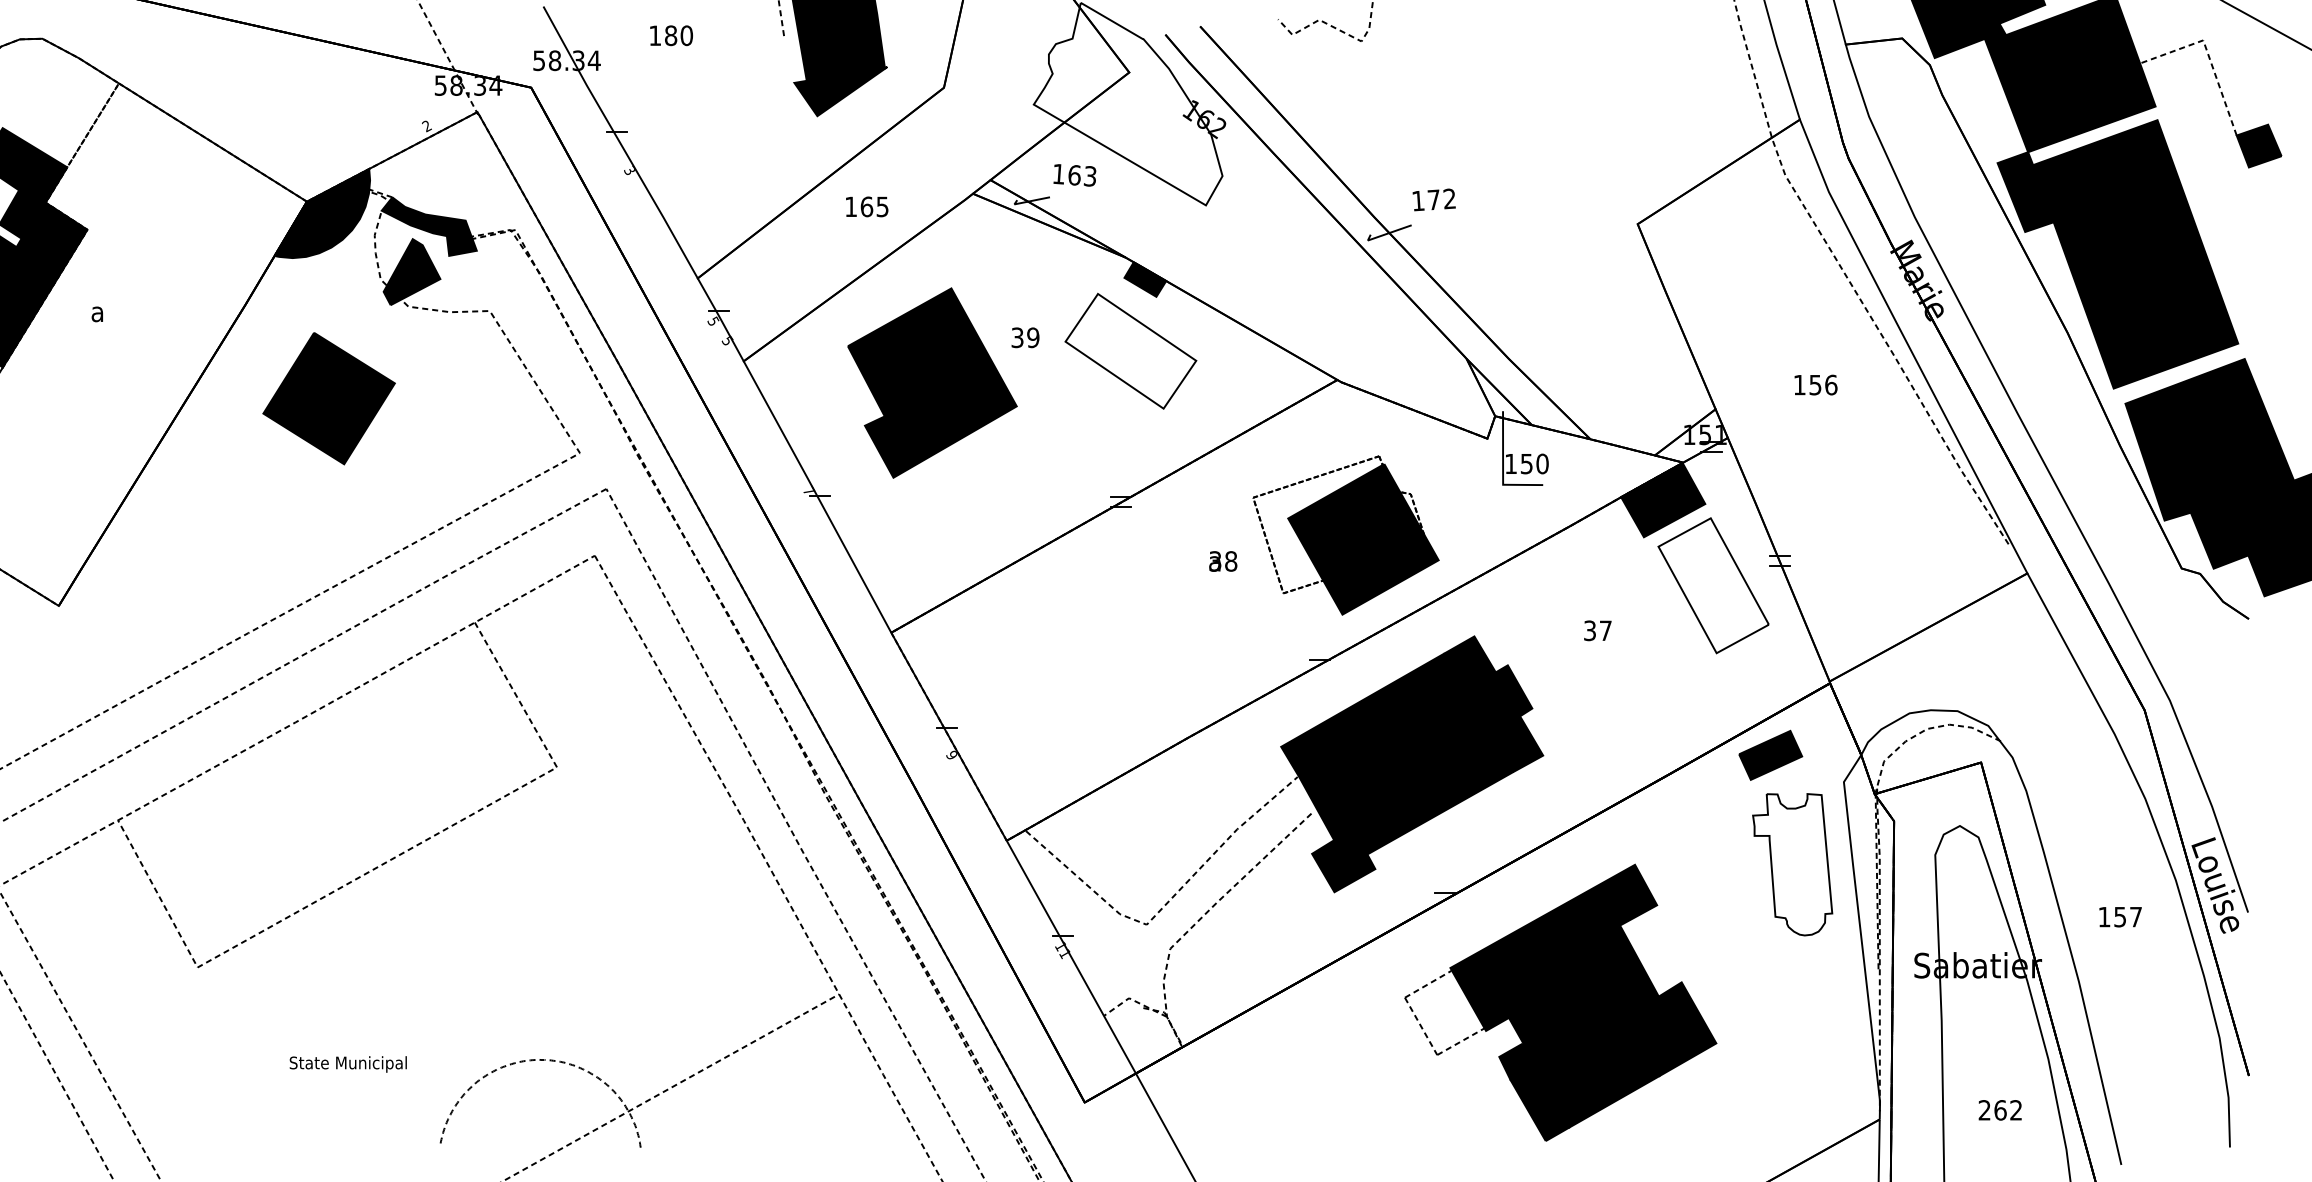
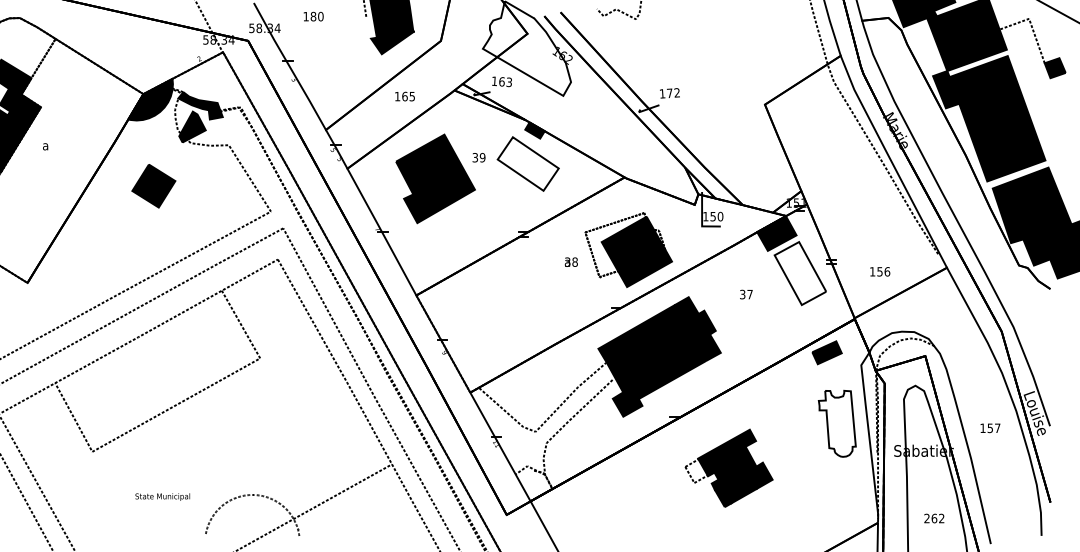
text: (1816, 384) -> (880, 271), moved
part: (328, 397) -> (153, 185), size x0.7
part: (1790, 863) -> (836, 423), moved
part: (1559, 1003) -> (728, 468), size x0.6

